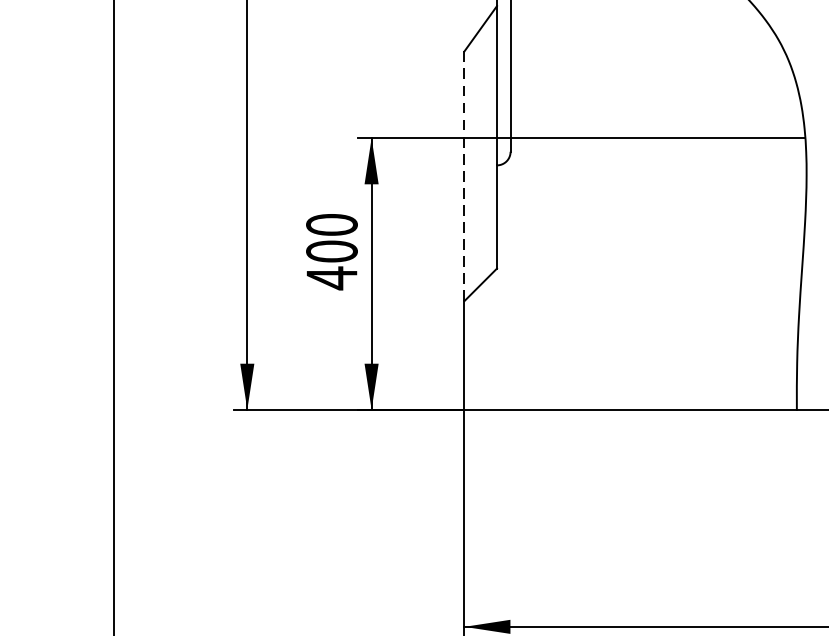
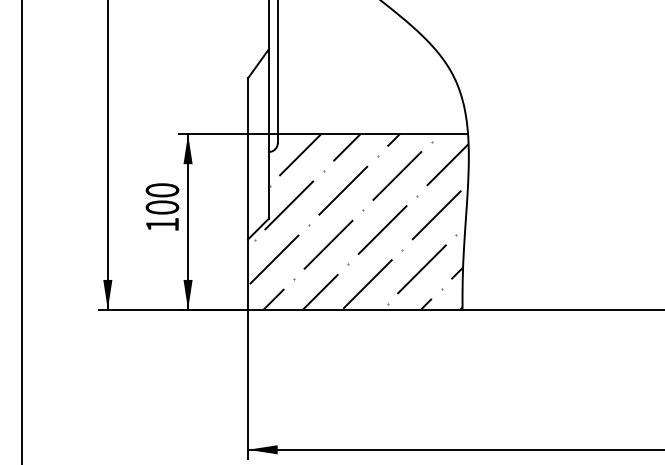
line: (463, 175) -> (247, 158), dashed -> solid
hatch: (635, 273) -> (358, 221), added
text: (331, 277) -> (162, 224), 400 -> 100

